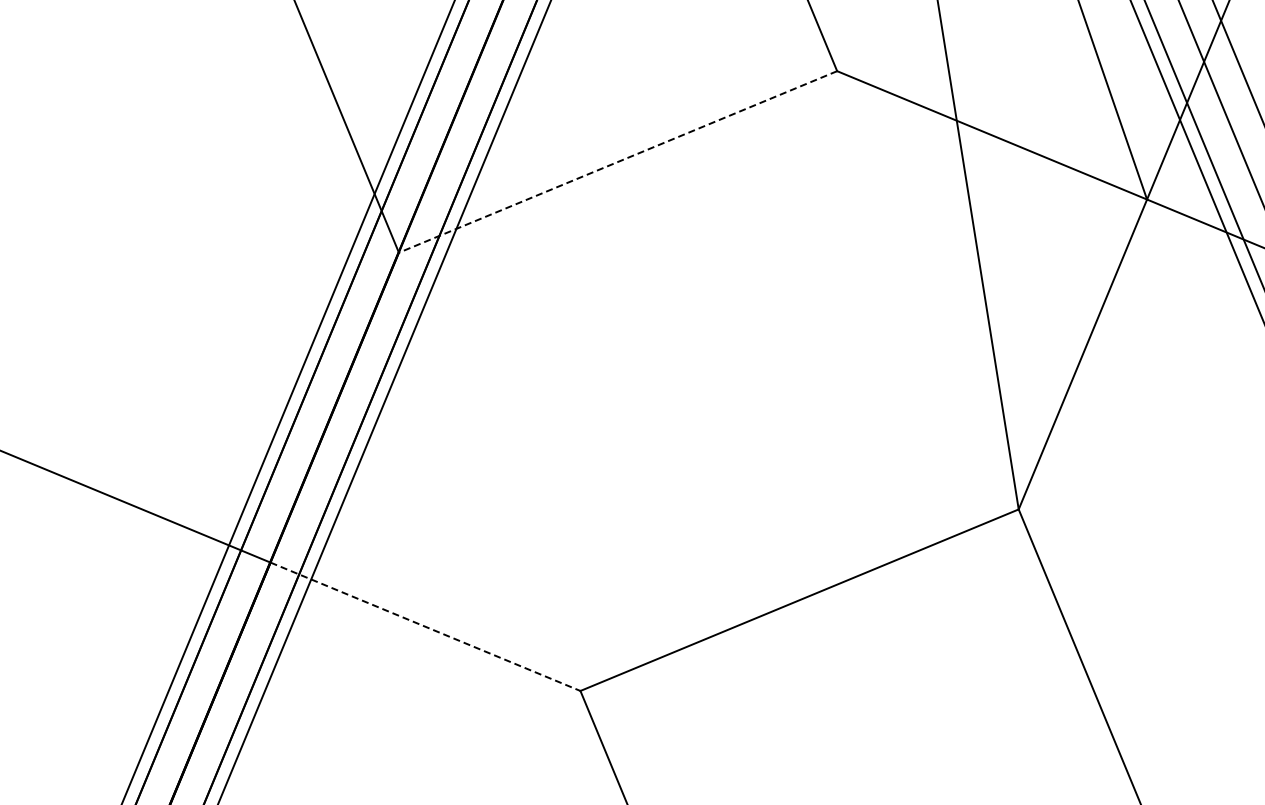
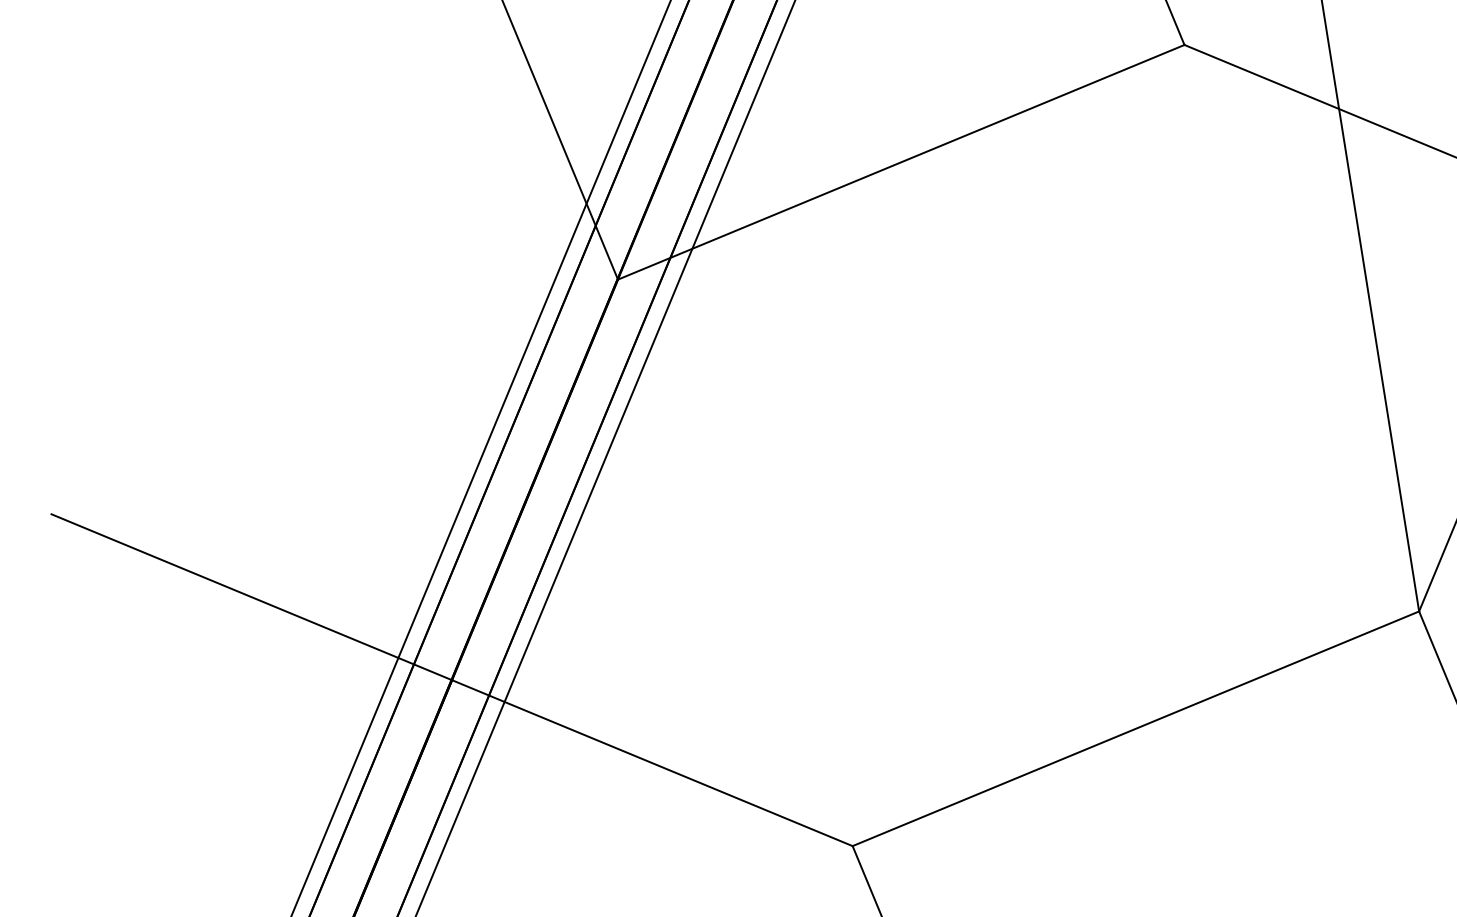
line: (617, 162) -> (900, 163), dashed -> solid
line: (425, 626) -> (652, 762), dashed -> solid

